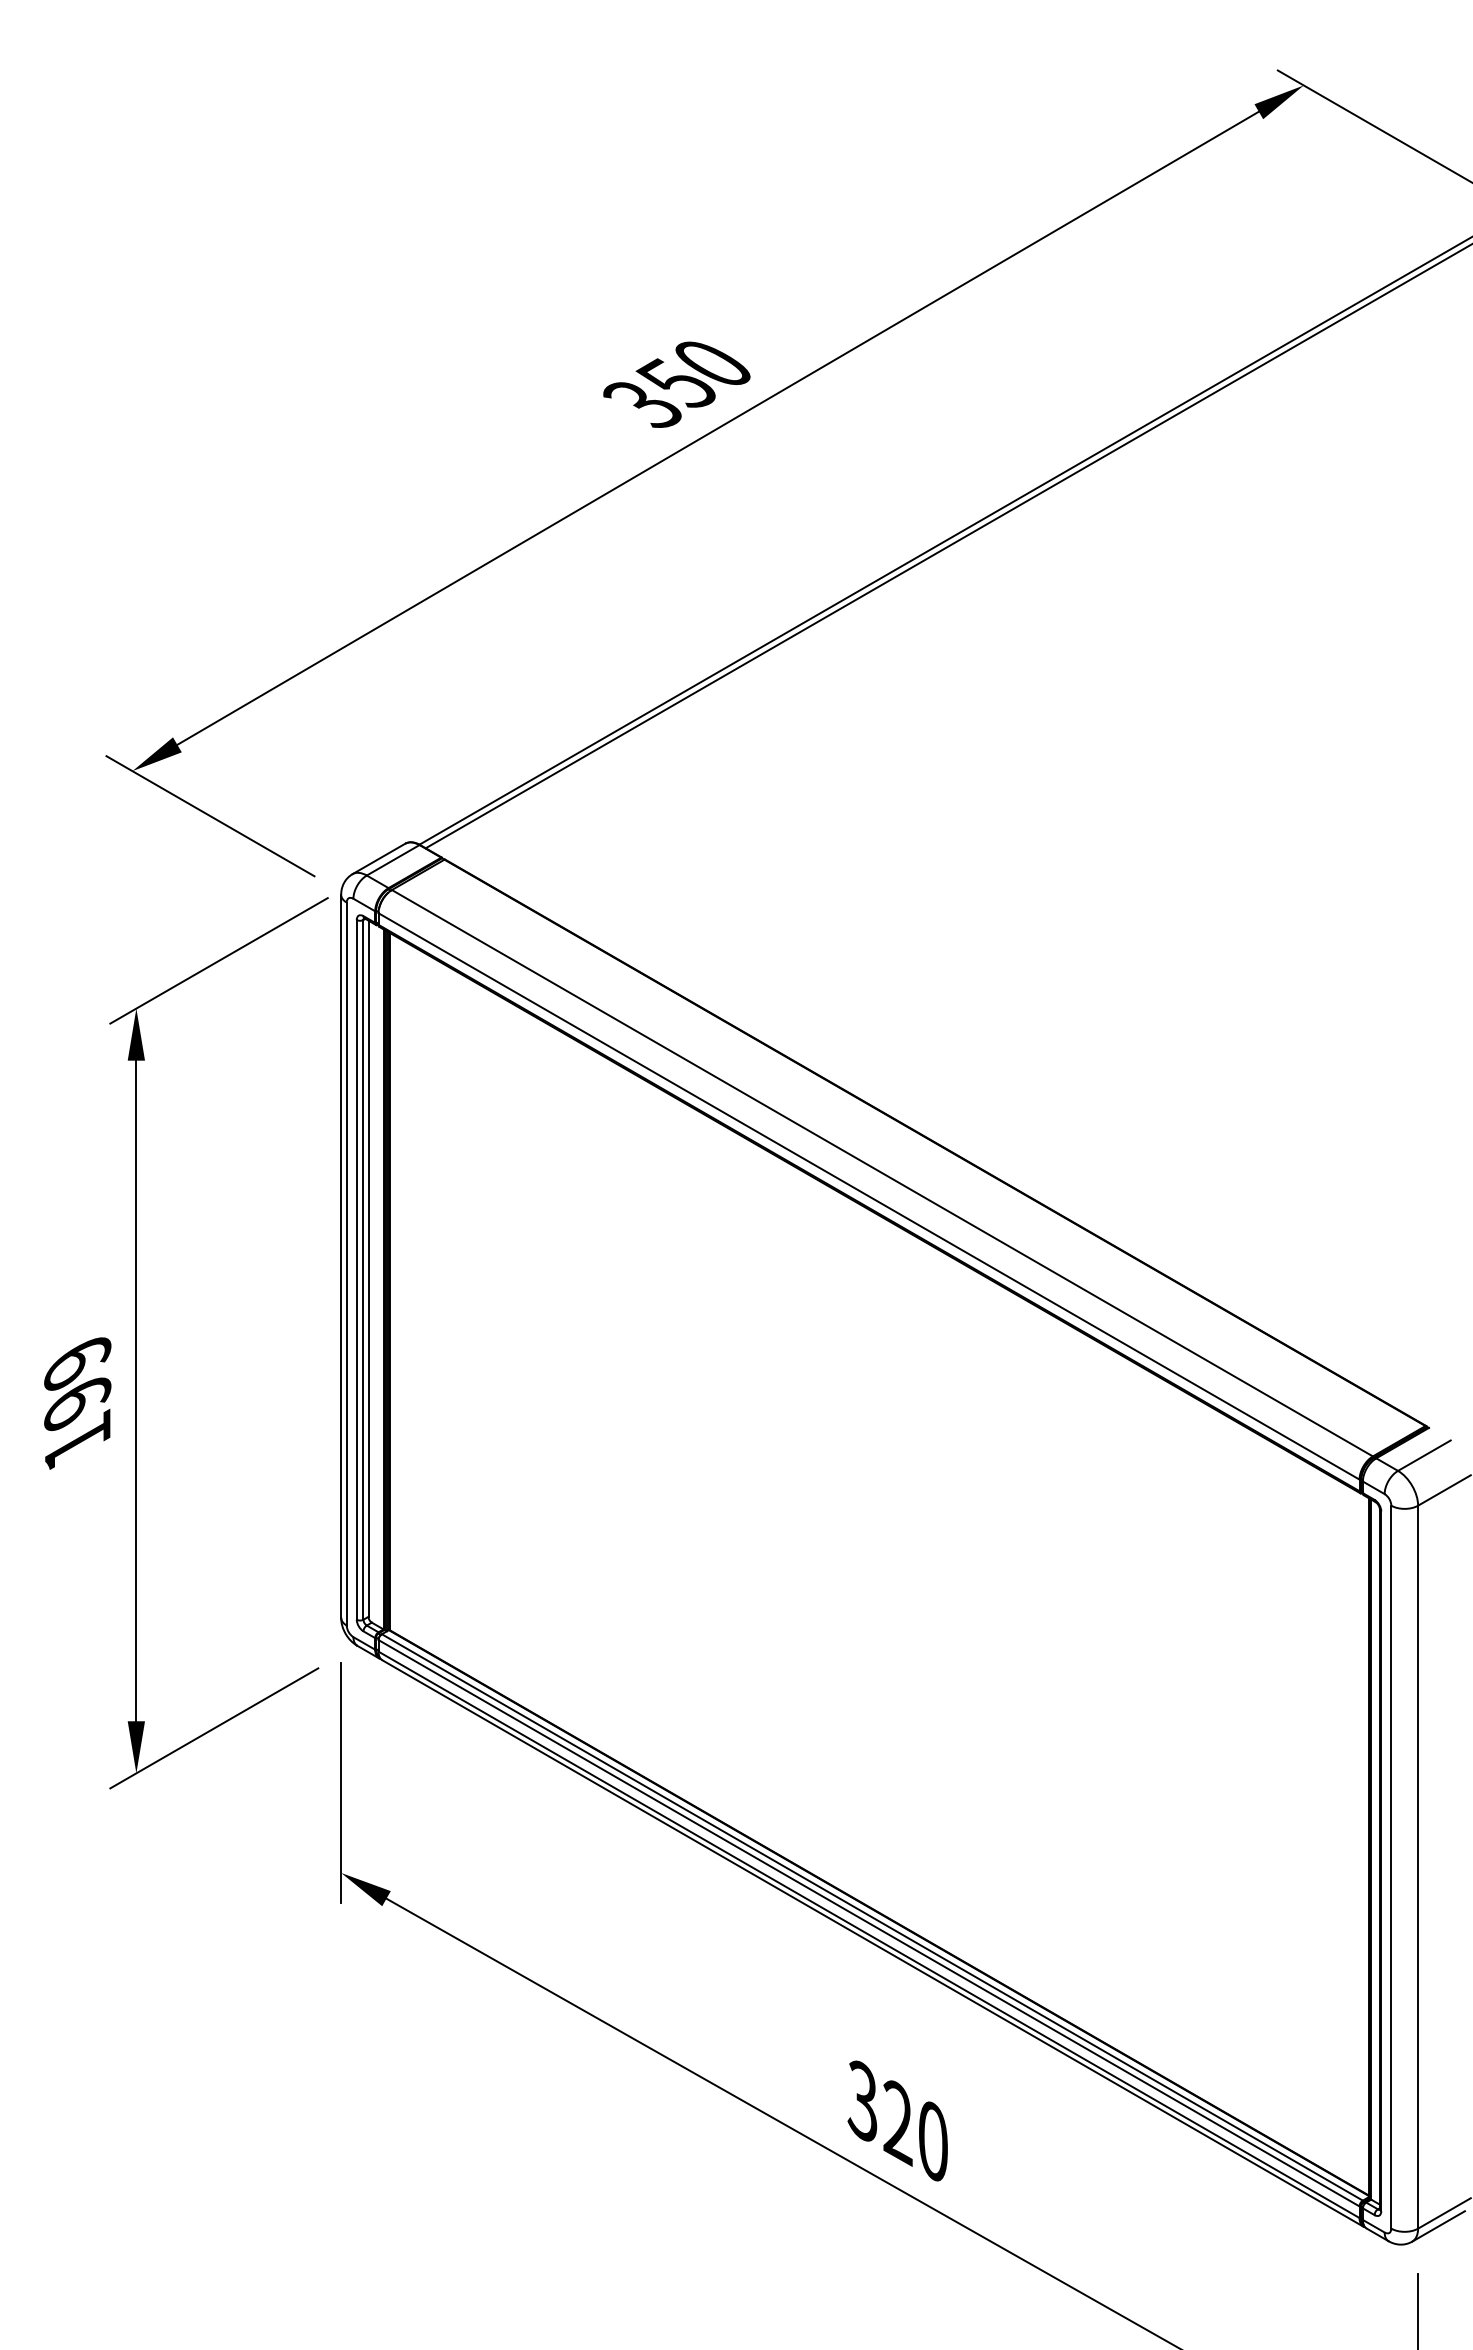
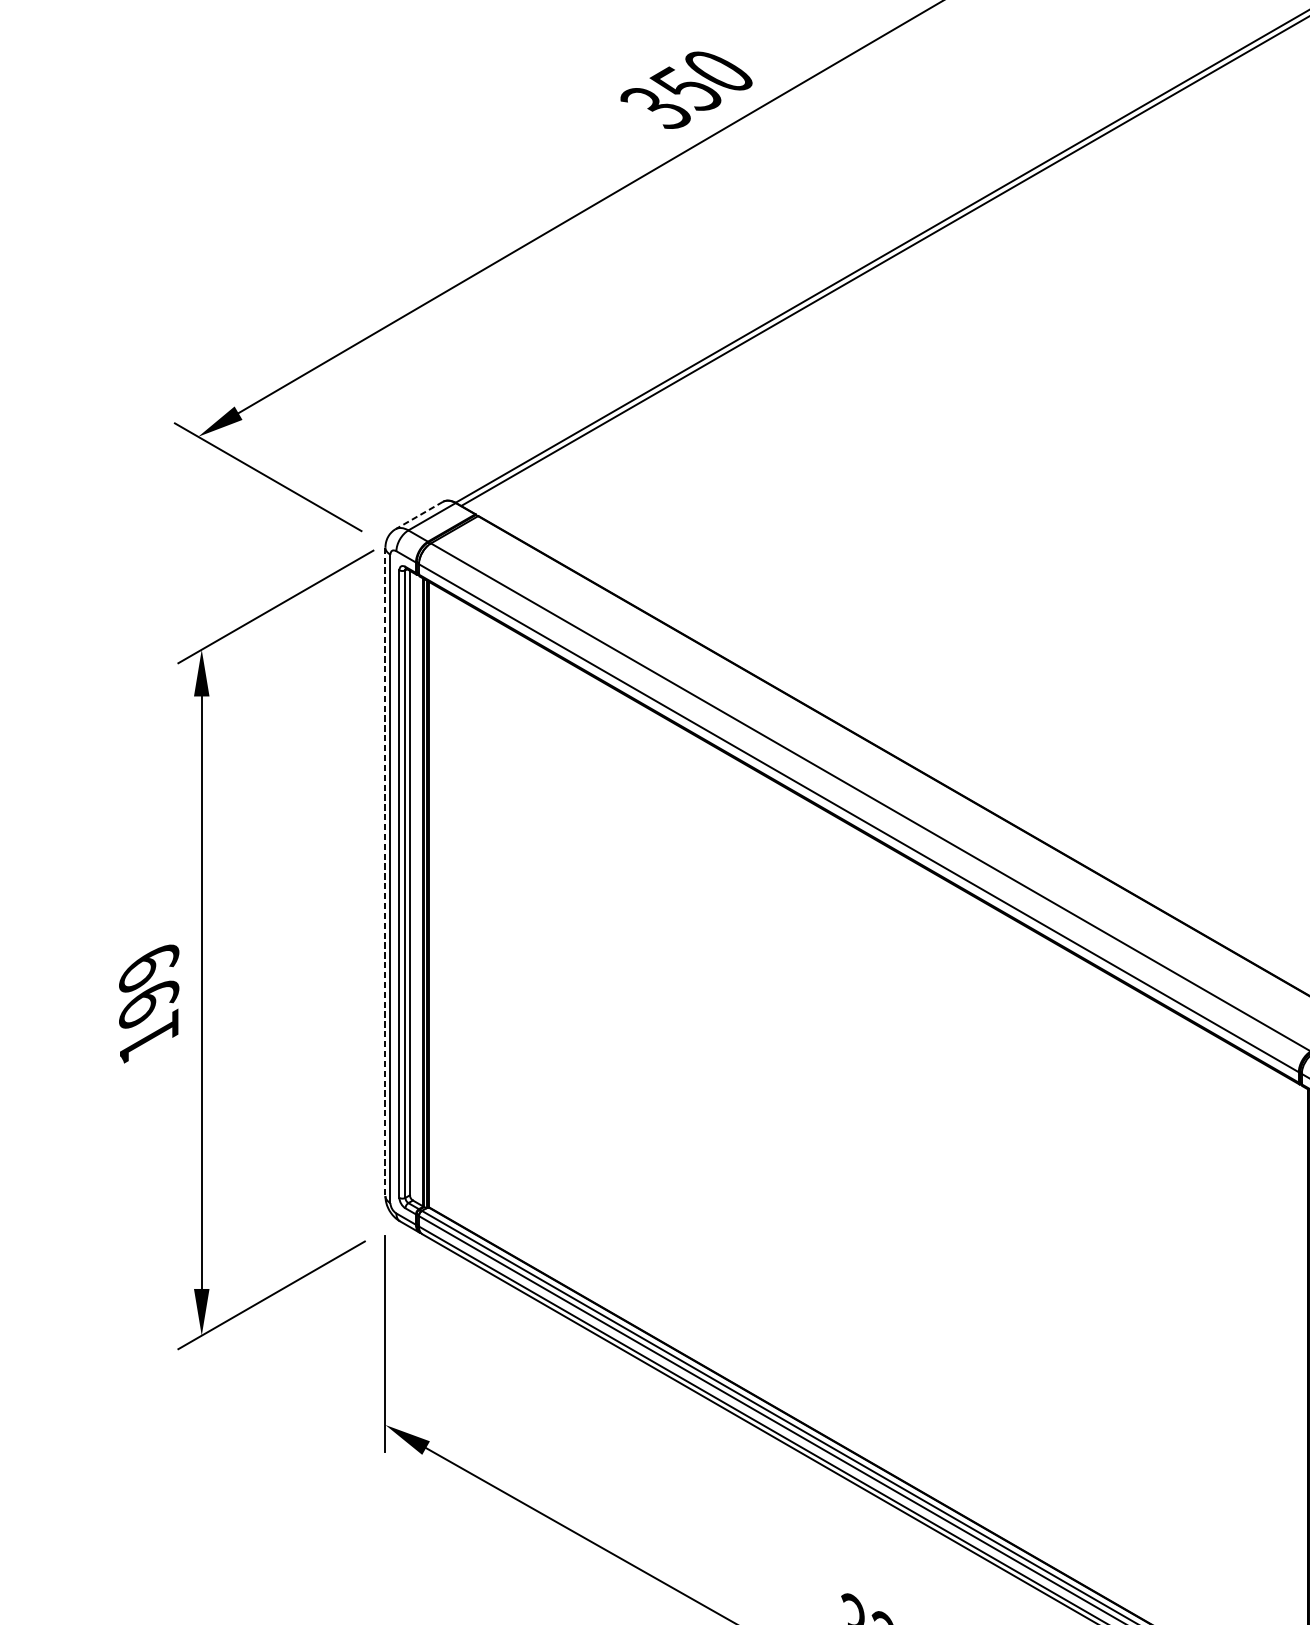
line: (378, 859) -> (418, 516), solid -> dashed
line: (341, 1256) -> (385, 872), solid -> dashed

